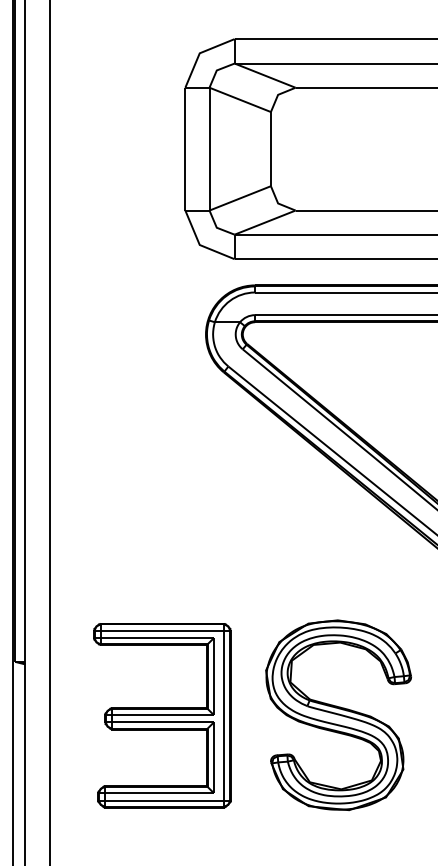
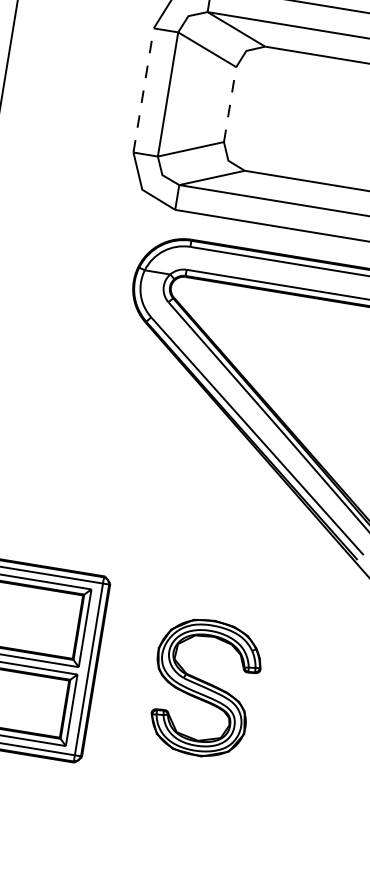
line: (185, 148) -> (143, 89), solid -> dashed
line: (270, 148) -> (229, 103), solid -> dashed
part: (338, 715) -> (204, 688), size x0.7

